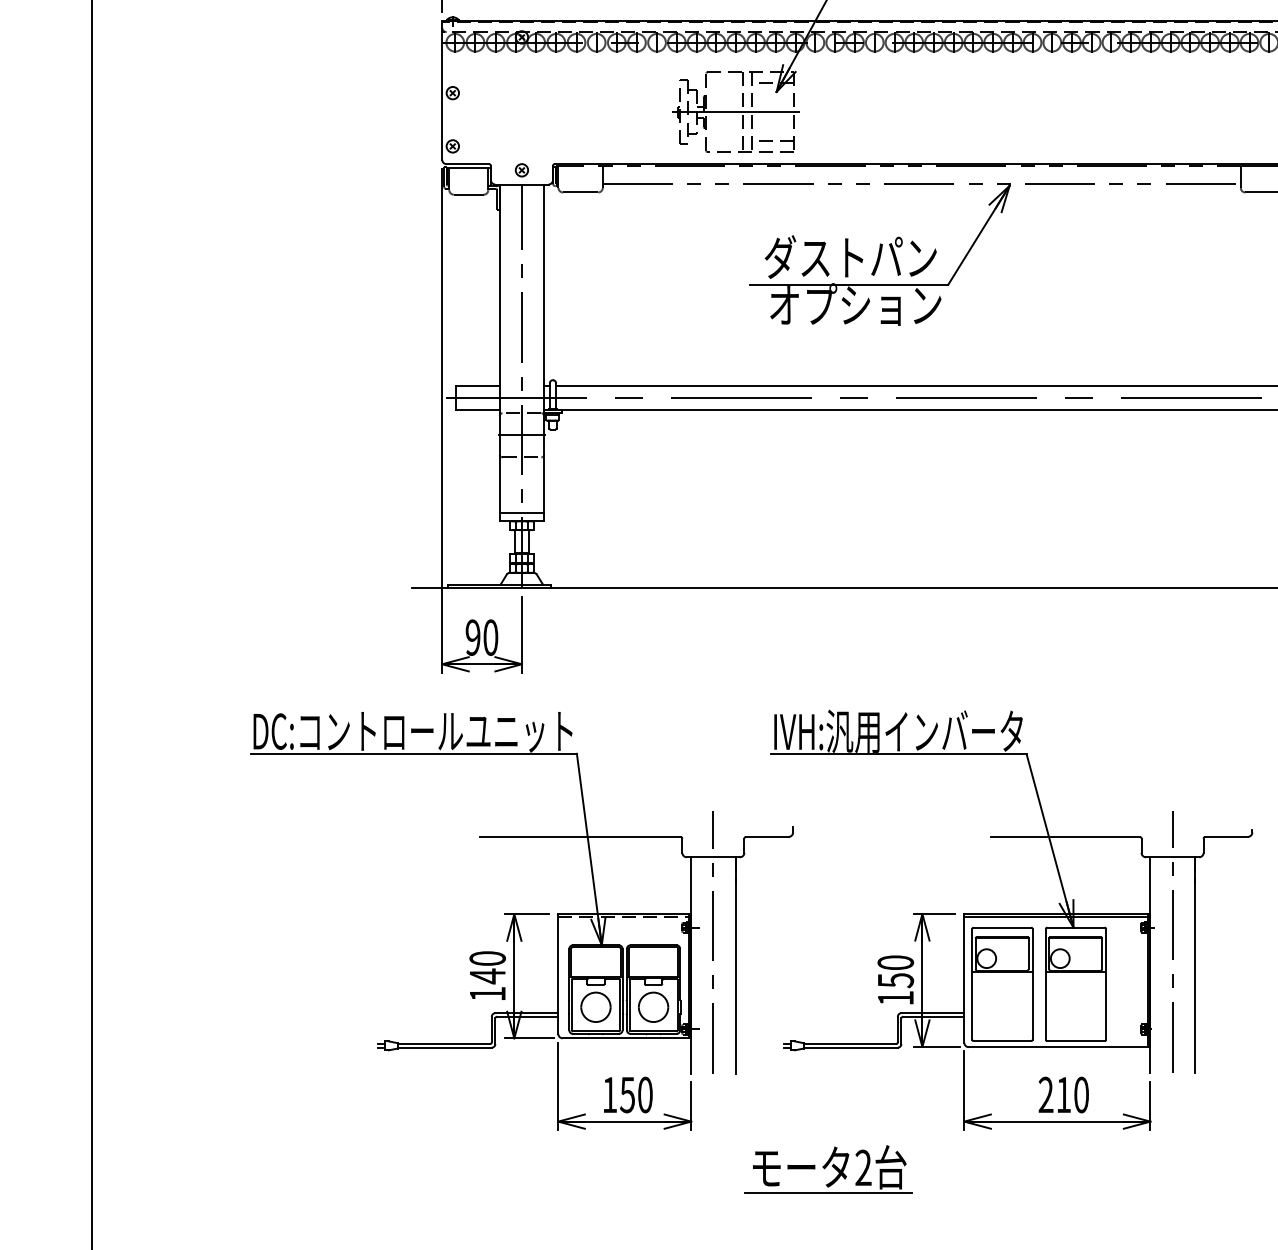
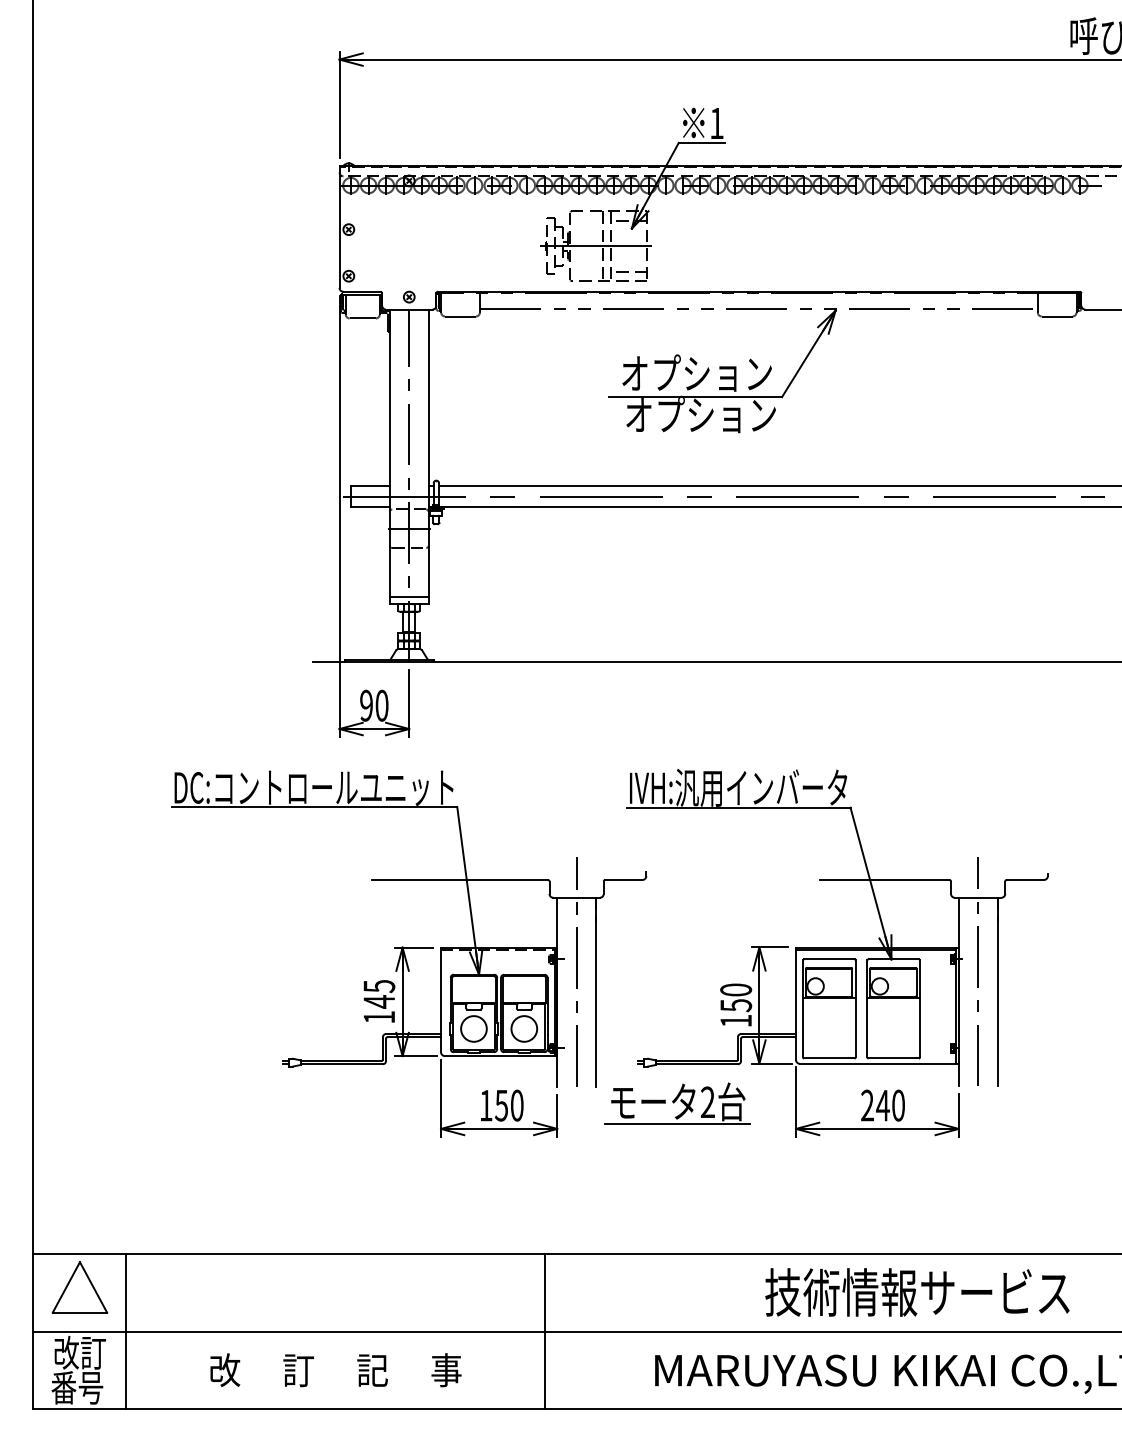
text: (833, 256) -> (681, 372), ダストパン -> オプション
text: (487, 958) -> (379, 986), 140 -> 145
text: (1063, 1094) -> (882, 1105), 210 -> 240
part: (828, 1169) -> (677, 1103), moved

